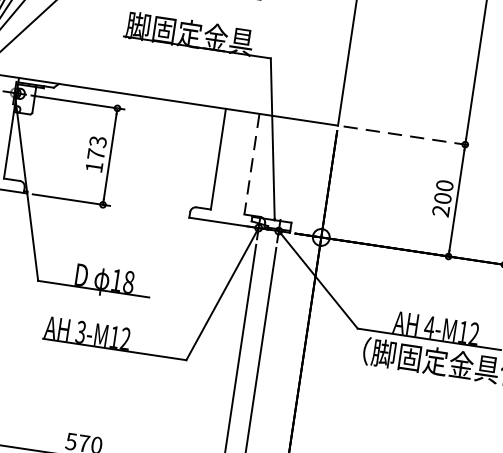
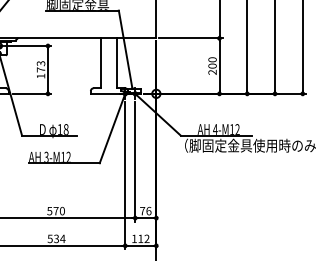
line: (408, 136) -> (191, 38), dashed -> solid
line: (252, 164) -> (117, 63), dashed -> solid

